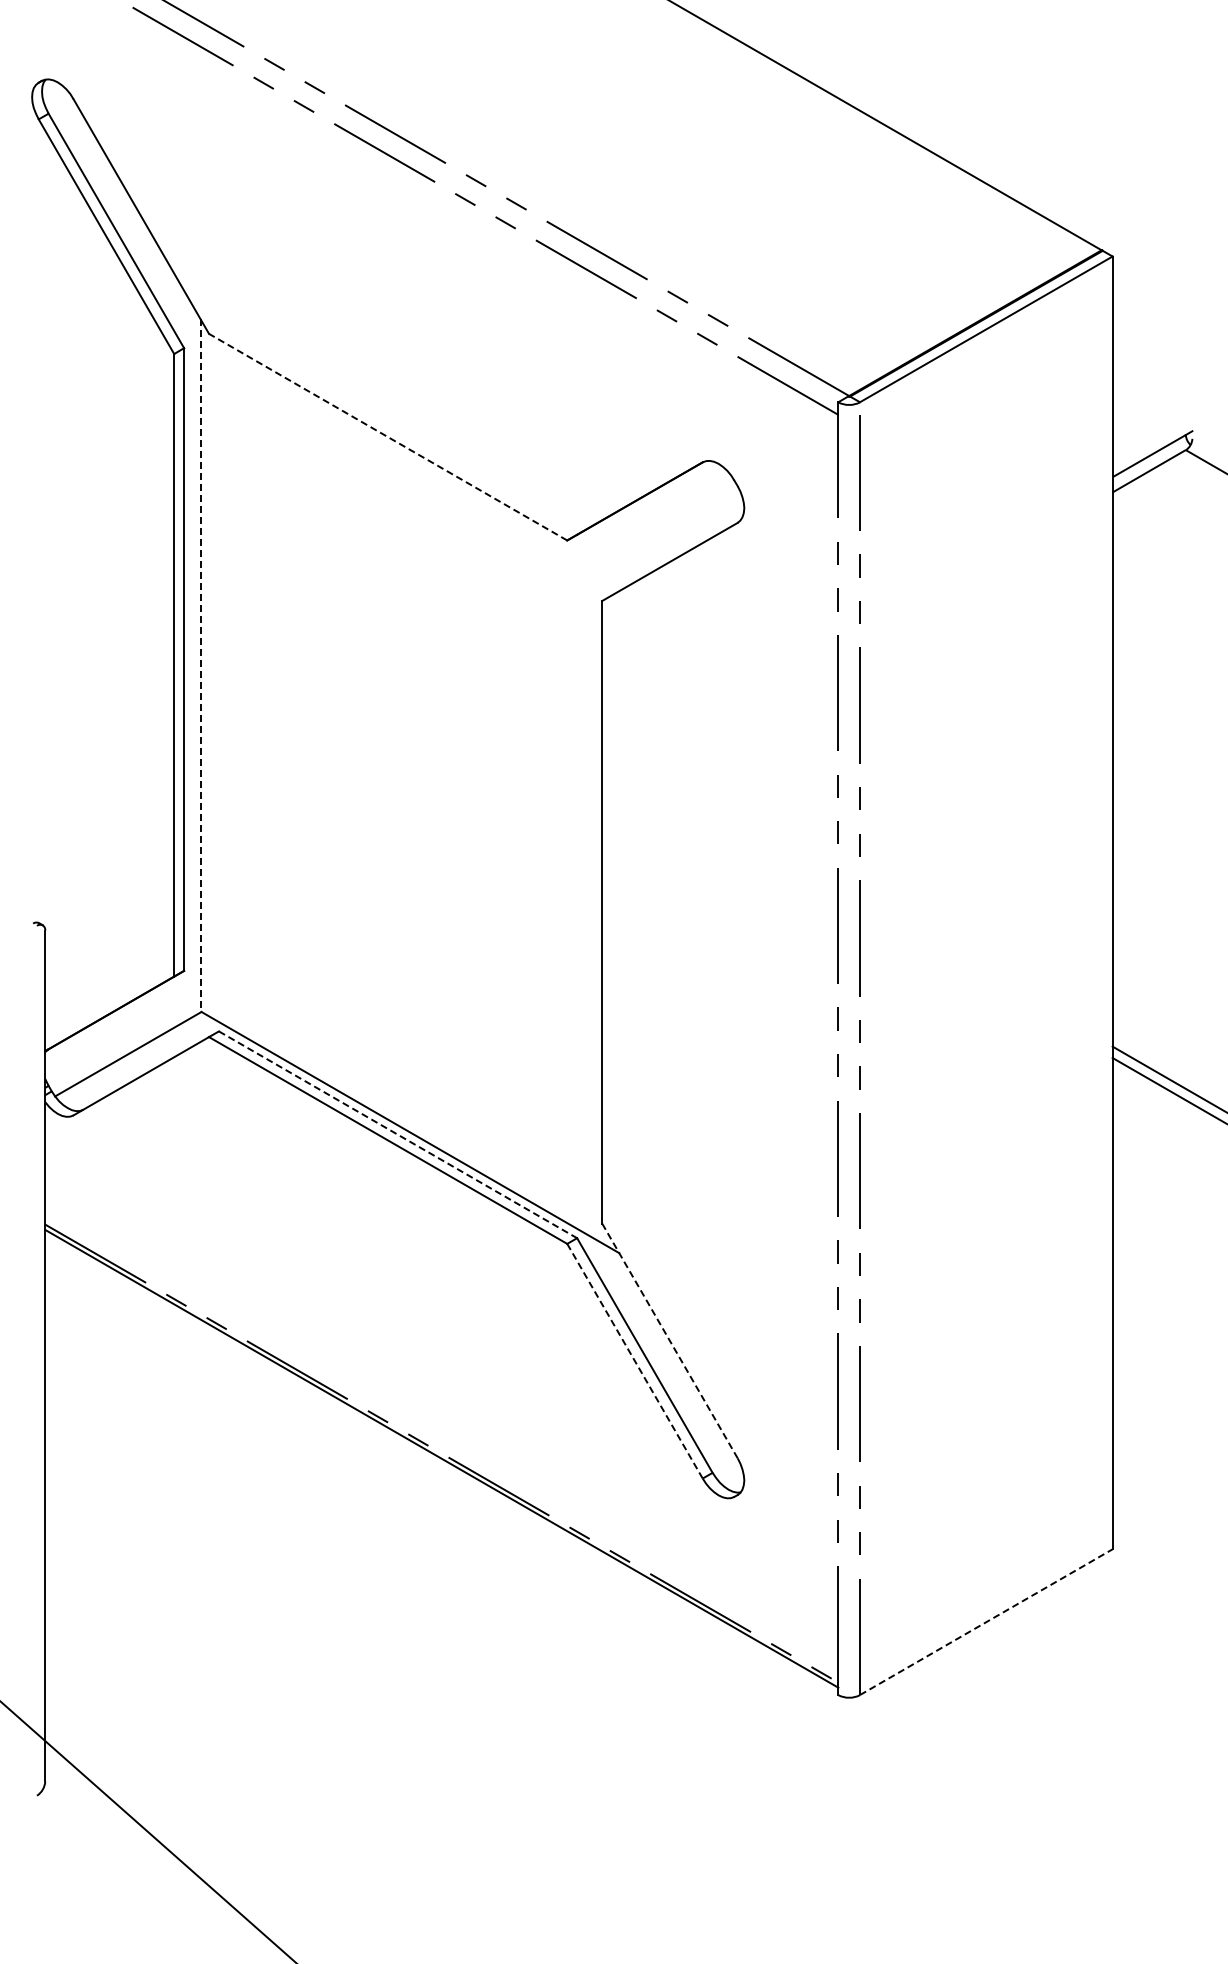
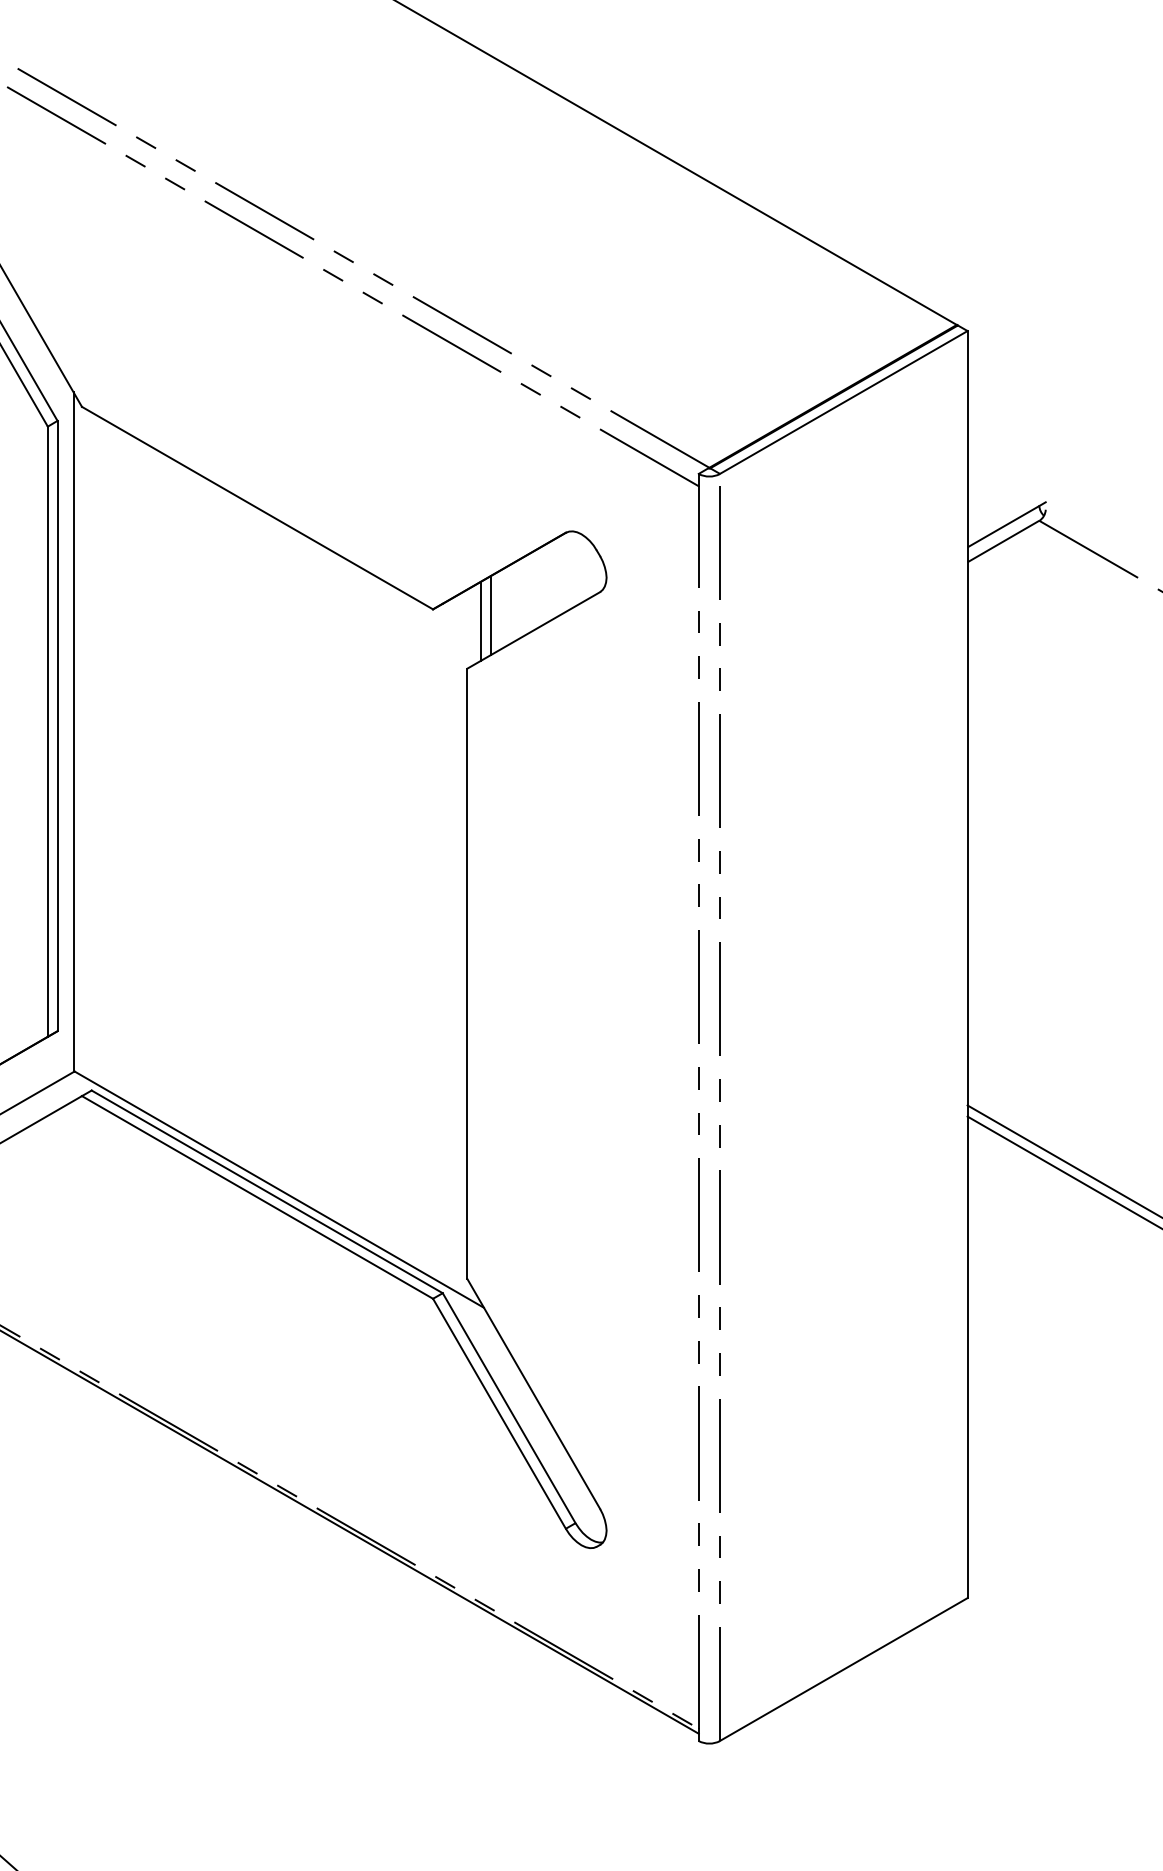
line: (388, 437) -> (257, 508), dashed -> solid
line: (626, 546) -> (491, 615), added
line: (616, 552) -> (481, 621), added
line: (200, 665) -> (73, 731), dashed -> solid
line: (398, 1134) -> (267, 1191), dashed -> solid
line: (669, 1340) -> (533, 1393), dashed -> solid
line: (635, 1361) -> (499, 1414), dashed -> solid
line: (986, 1622) -> (843, 1669), dashed -> solid

